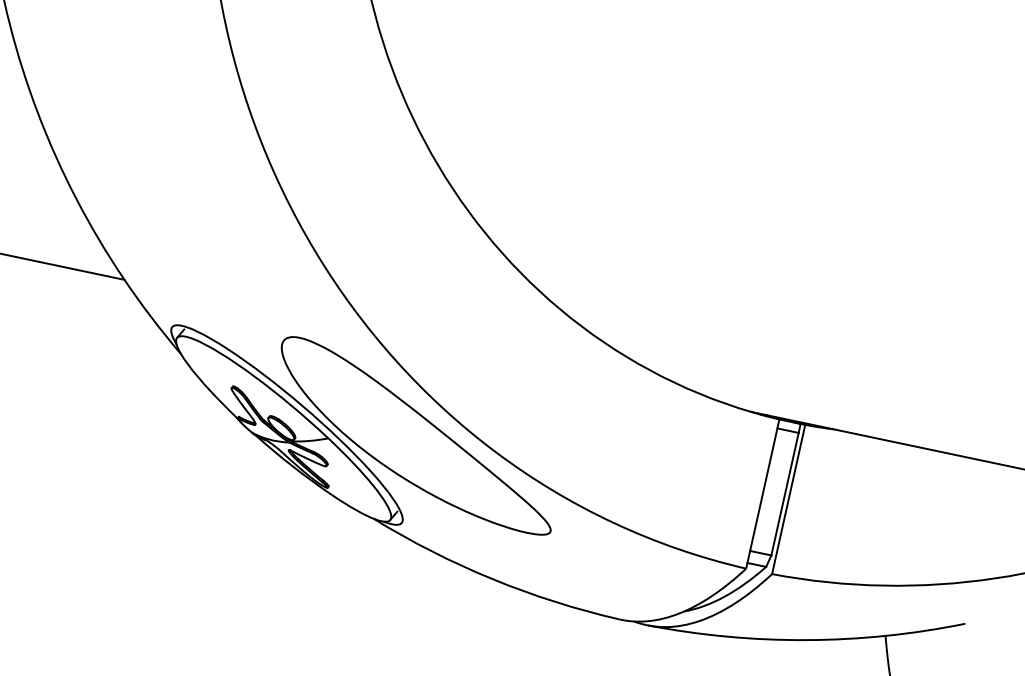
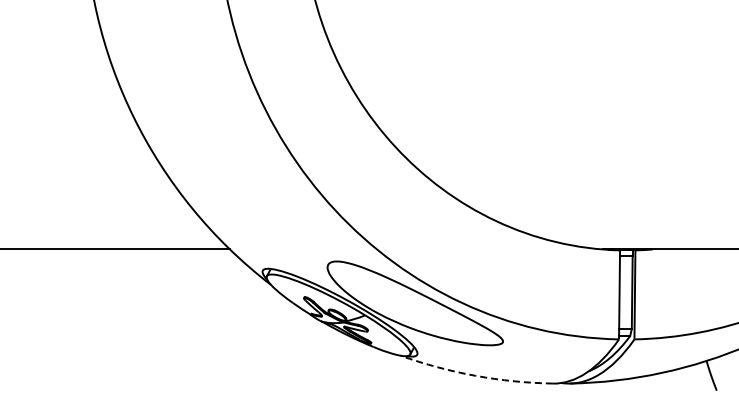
arc: (492, 578) -> (475, 375), solid -> dashed

